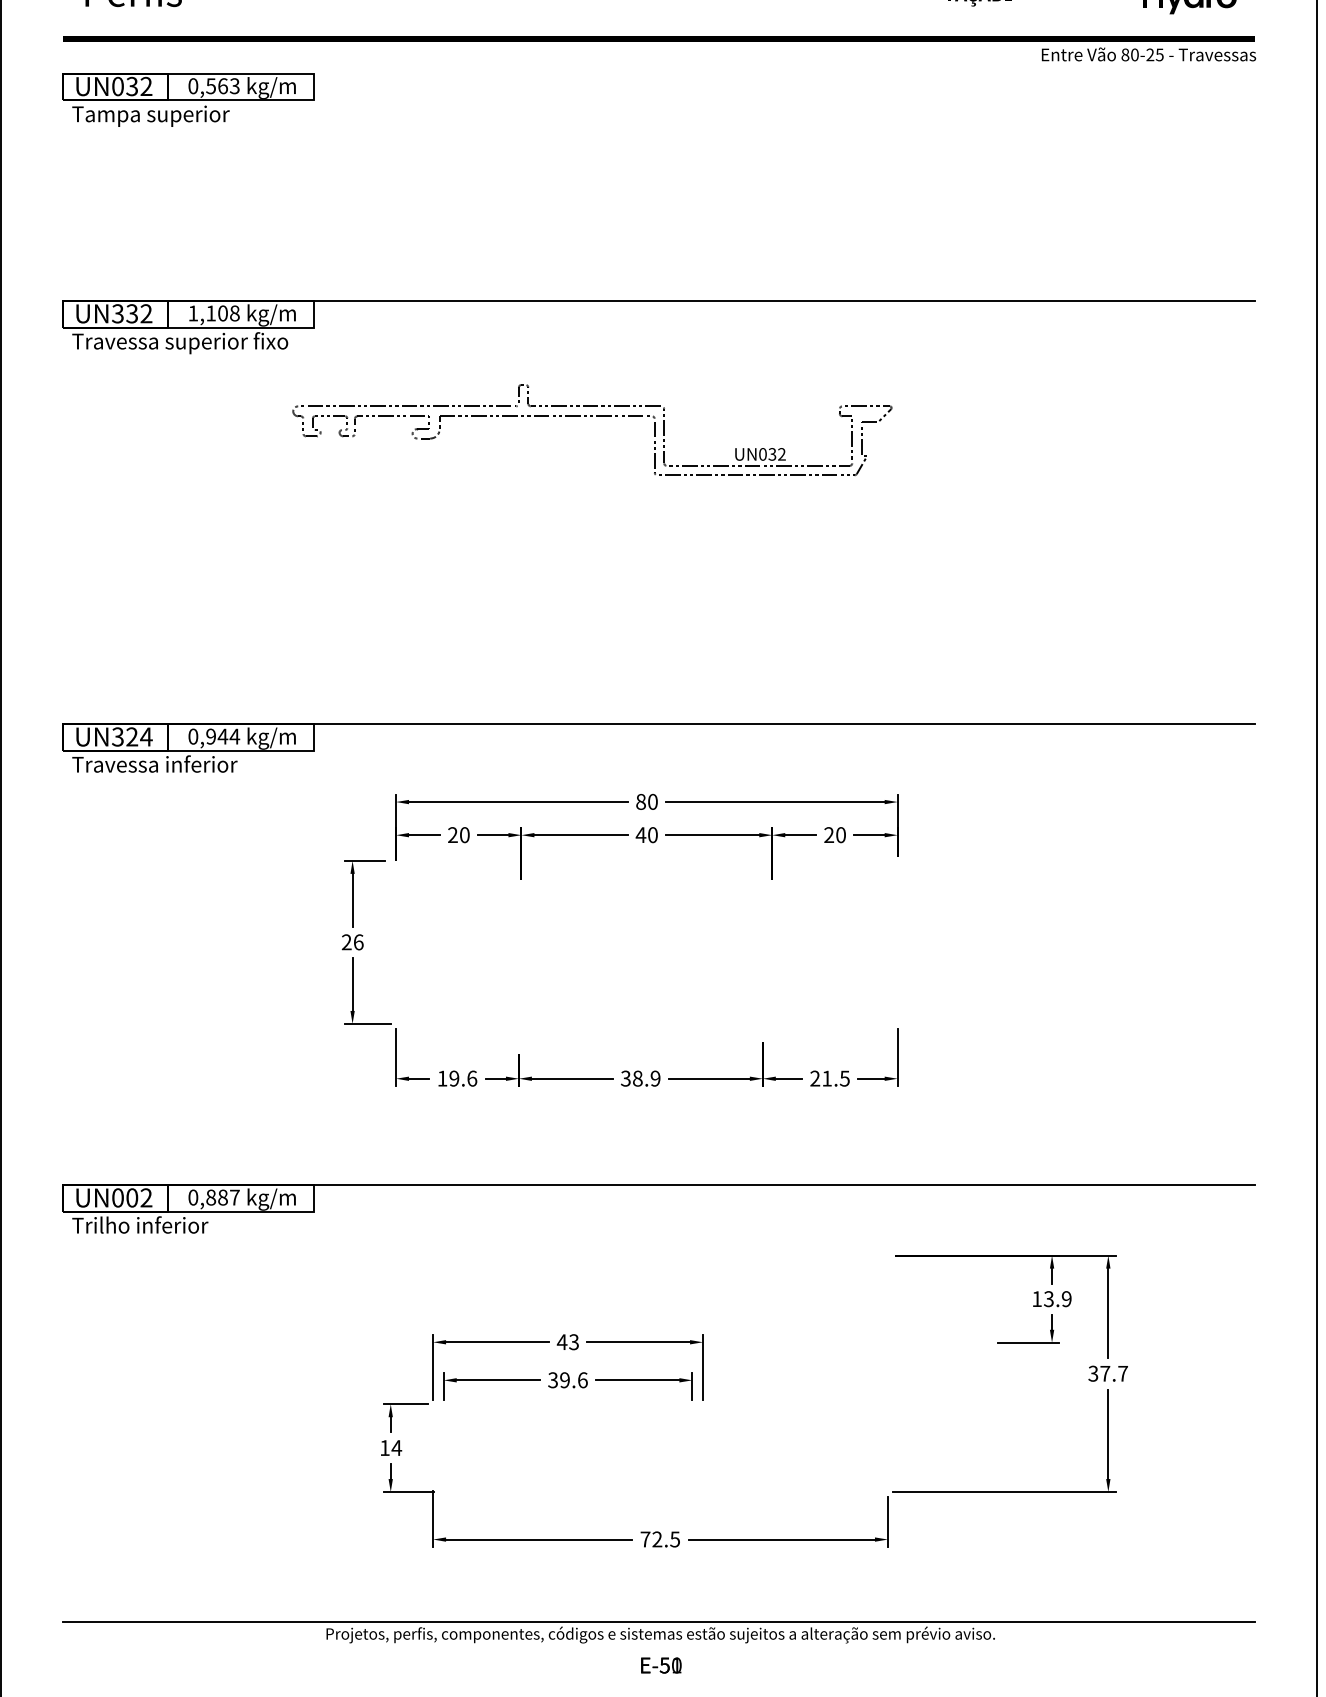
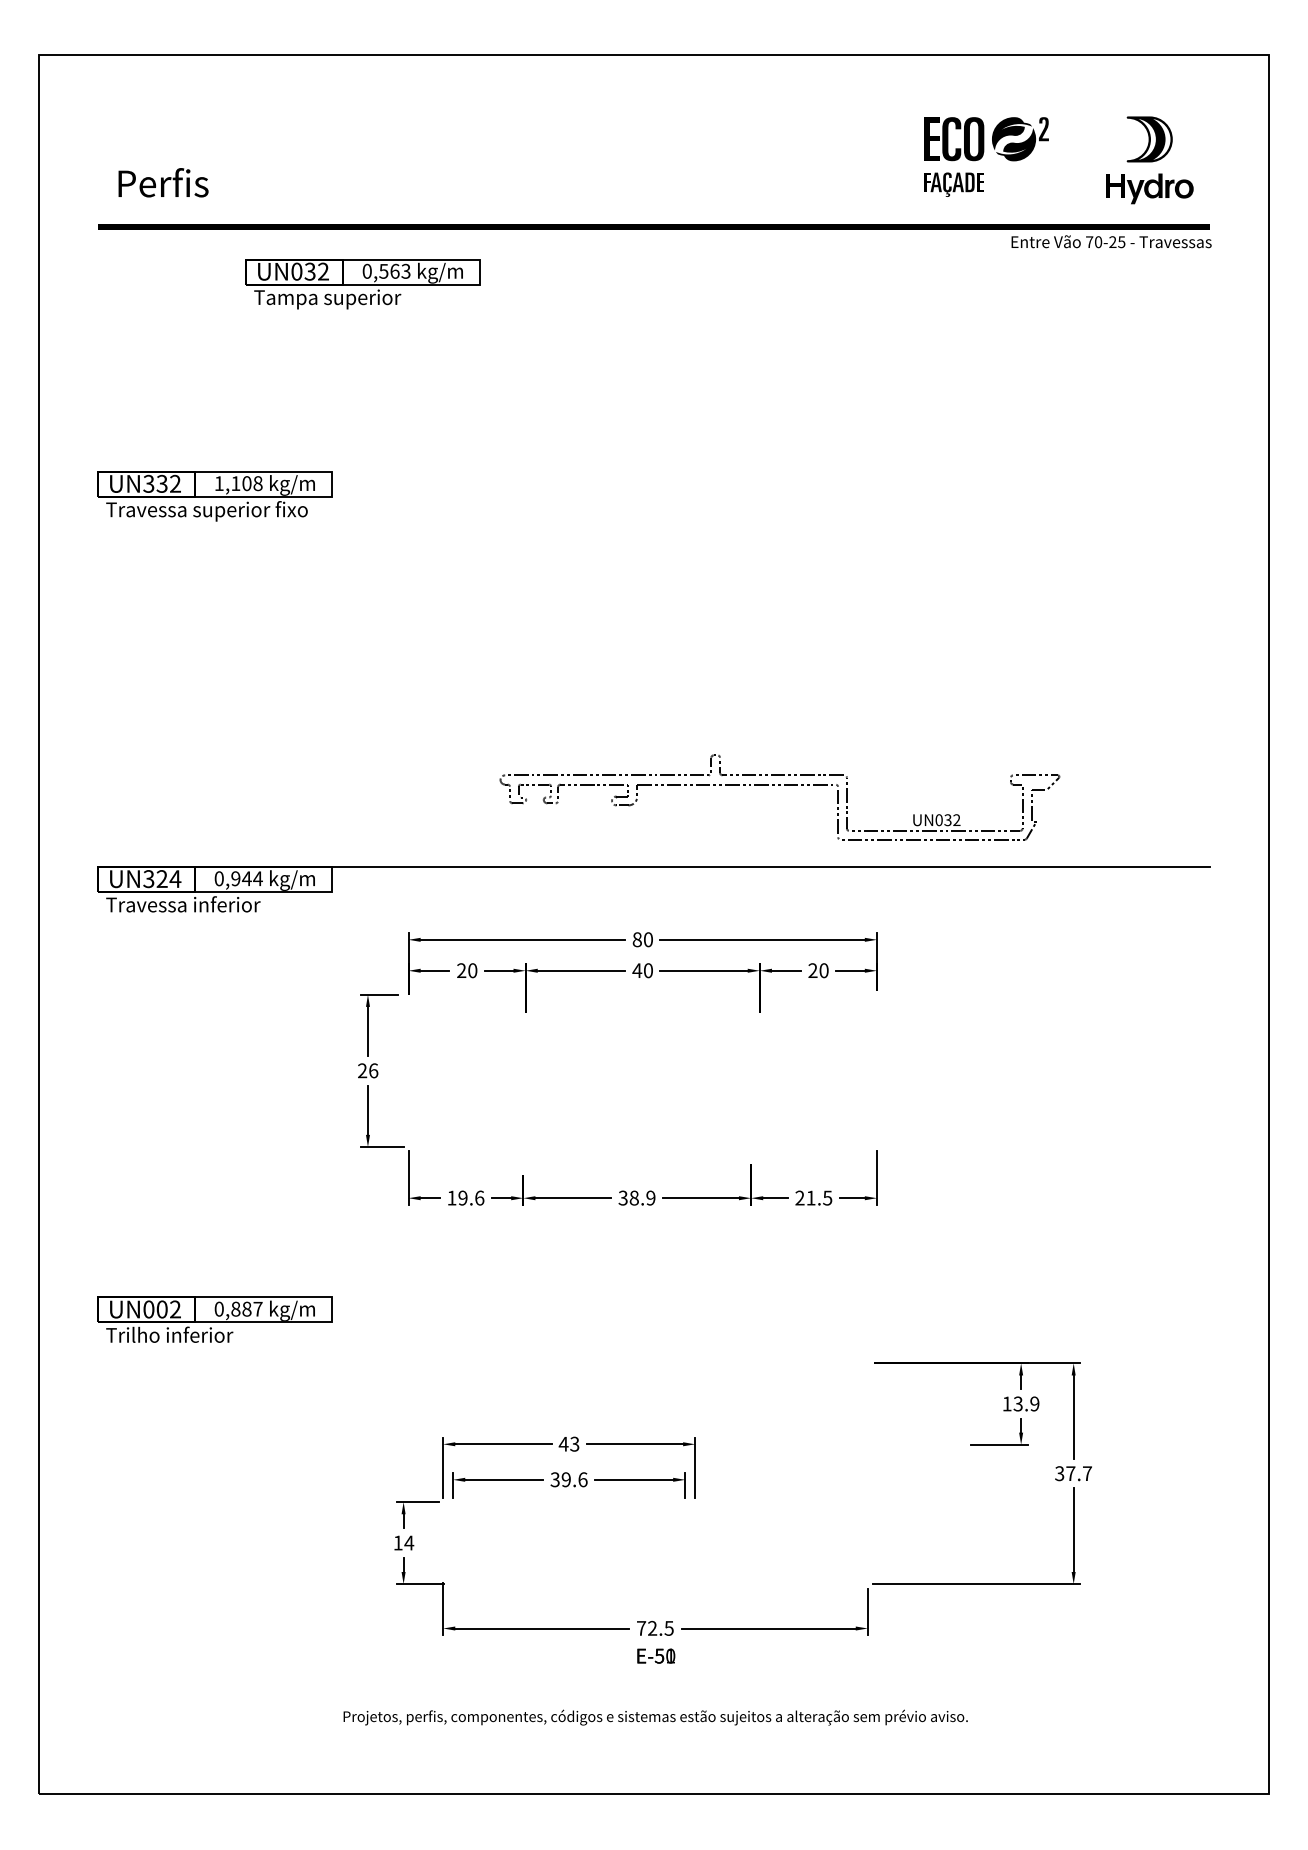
text: (1125, 55) -> (1089, 242), 80-25 -> 70-25
part: (188, 100) -> (362, 284), moved
line: (658, 300) -> (653, 471), removed
part: (591, 417) -> (779, 785), moved
line: (658, 1185) -> (653, 1297), removed
line: (658, 1622) -> (653, 1705), removed
text: (661, 1664) -> (656, 1655), moved

